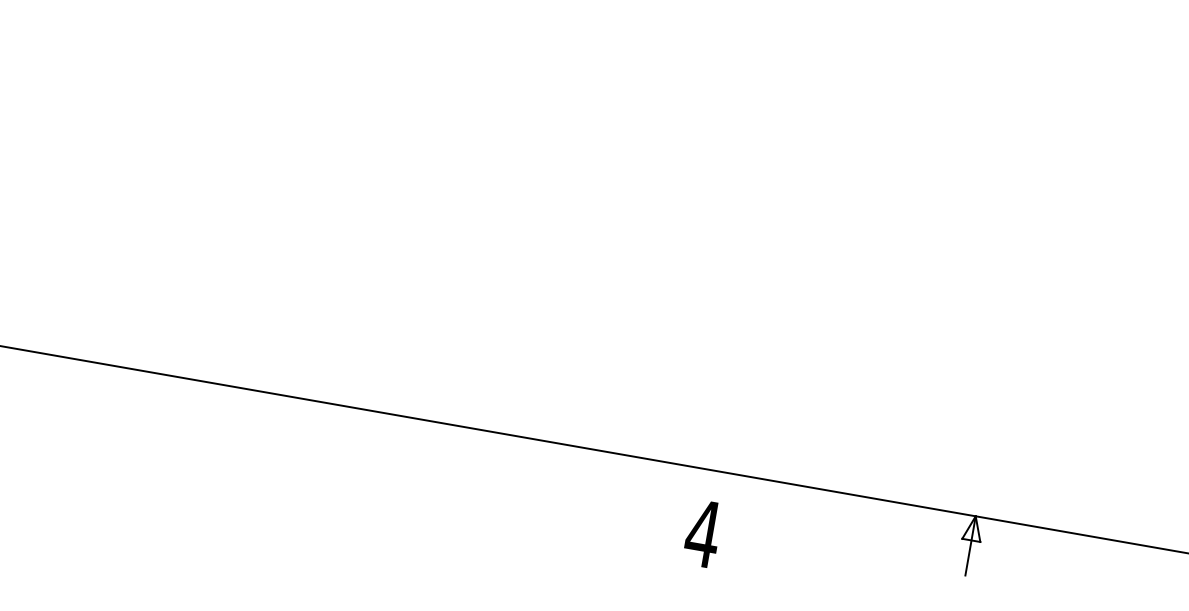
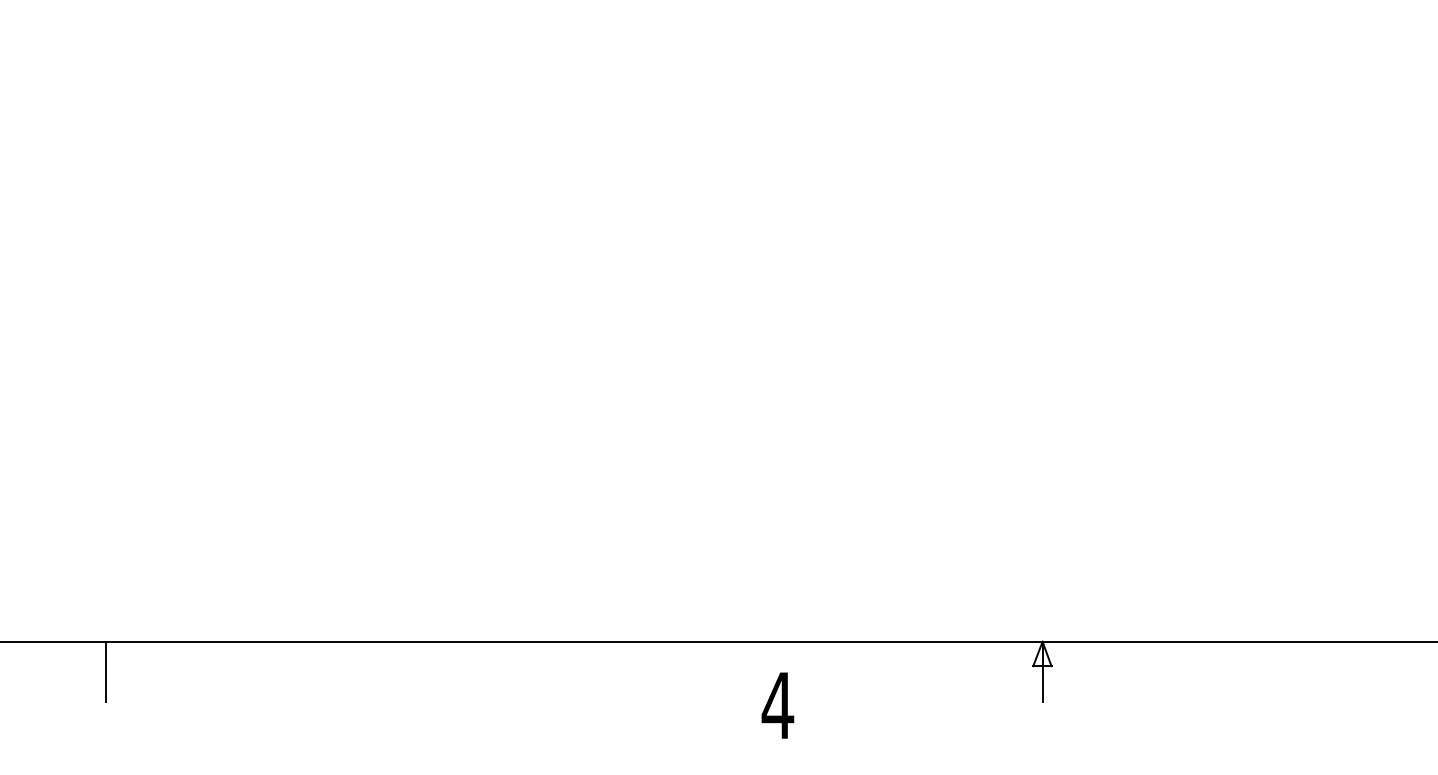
line: (45, 384) -> (106, 671), added

